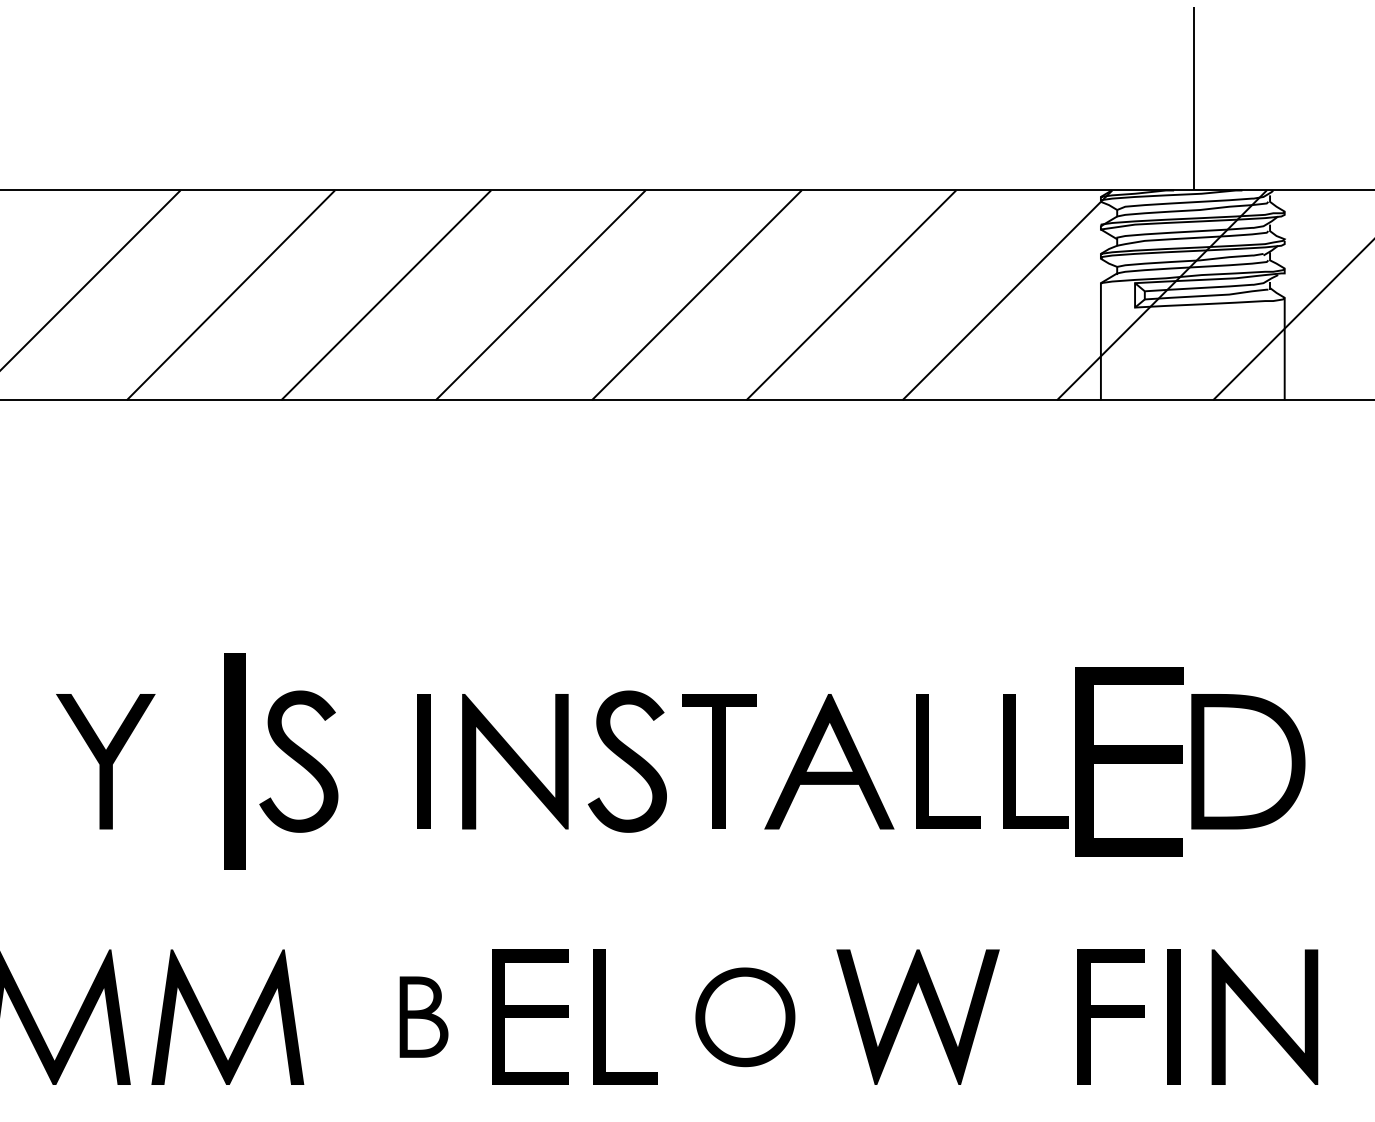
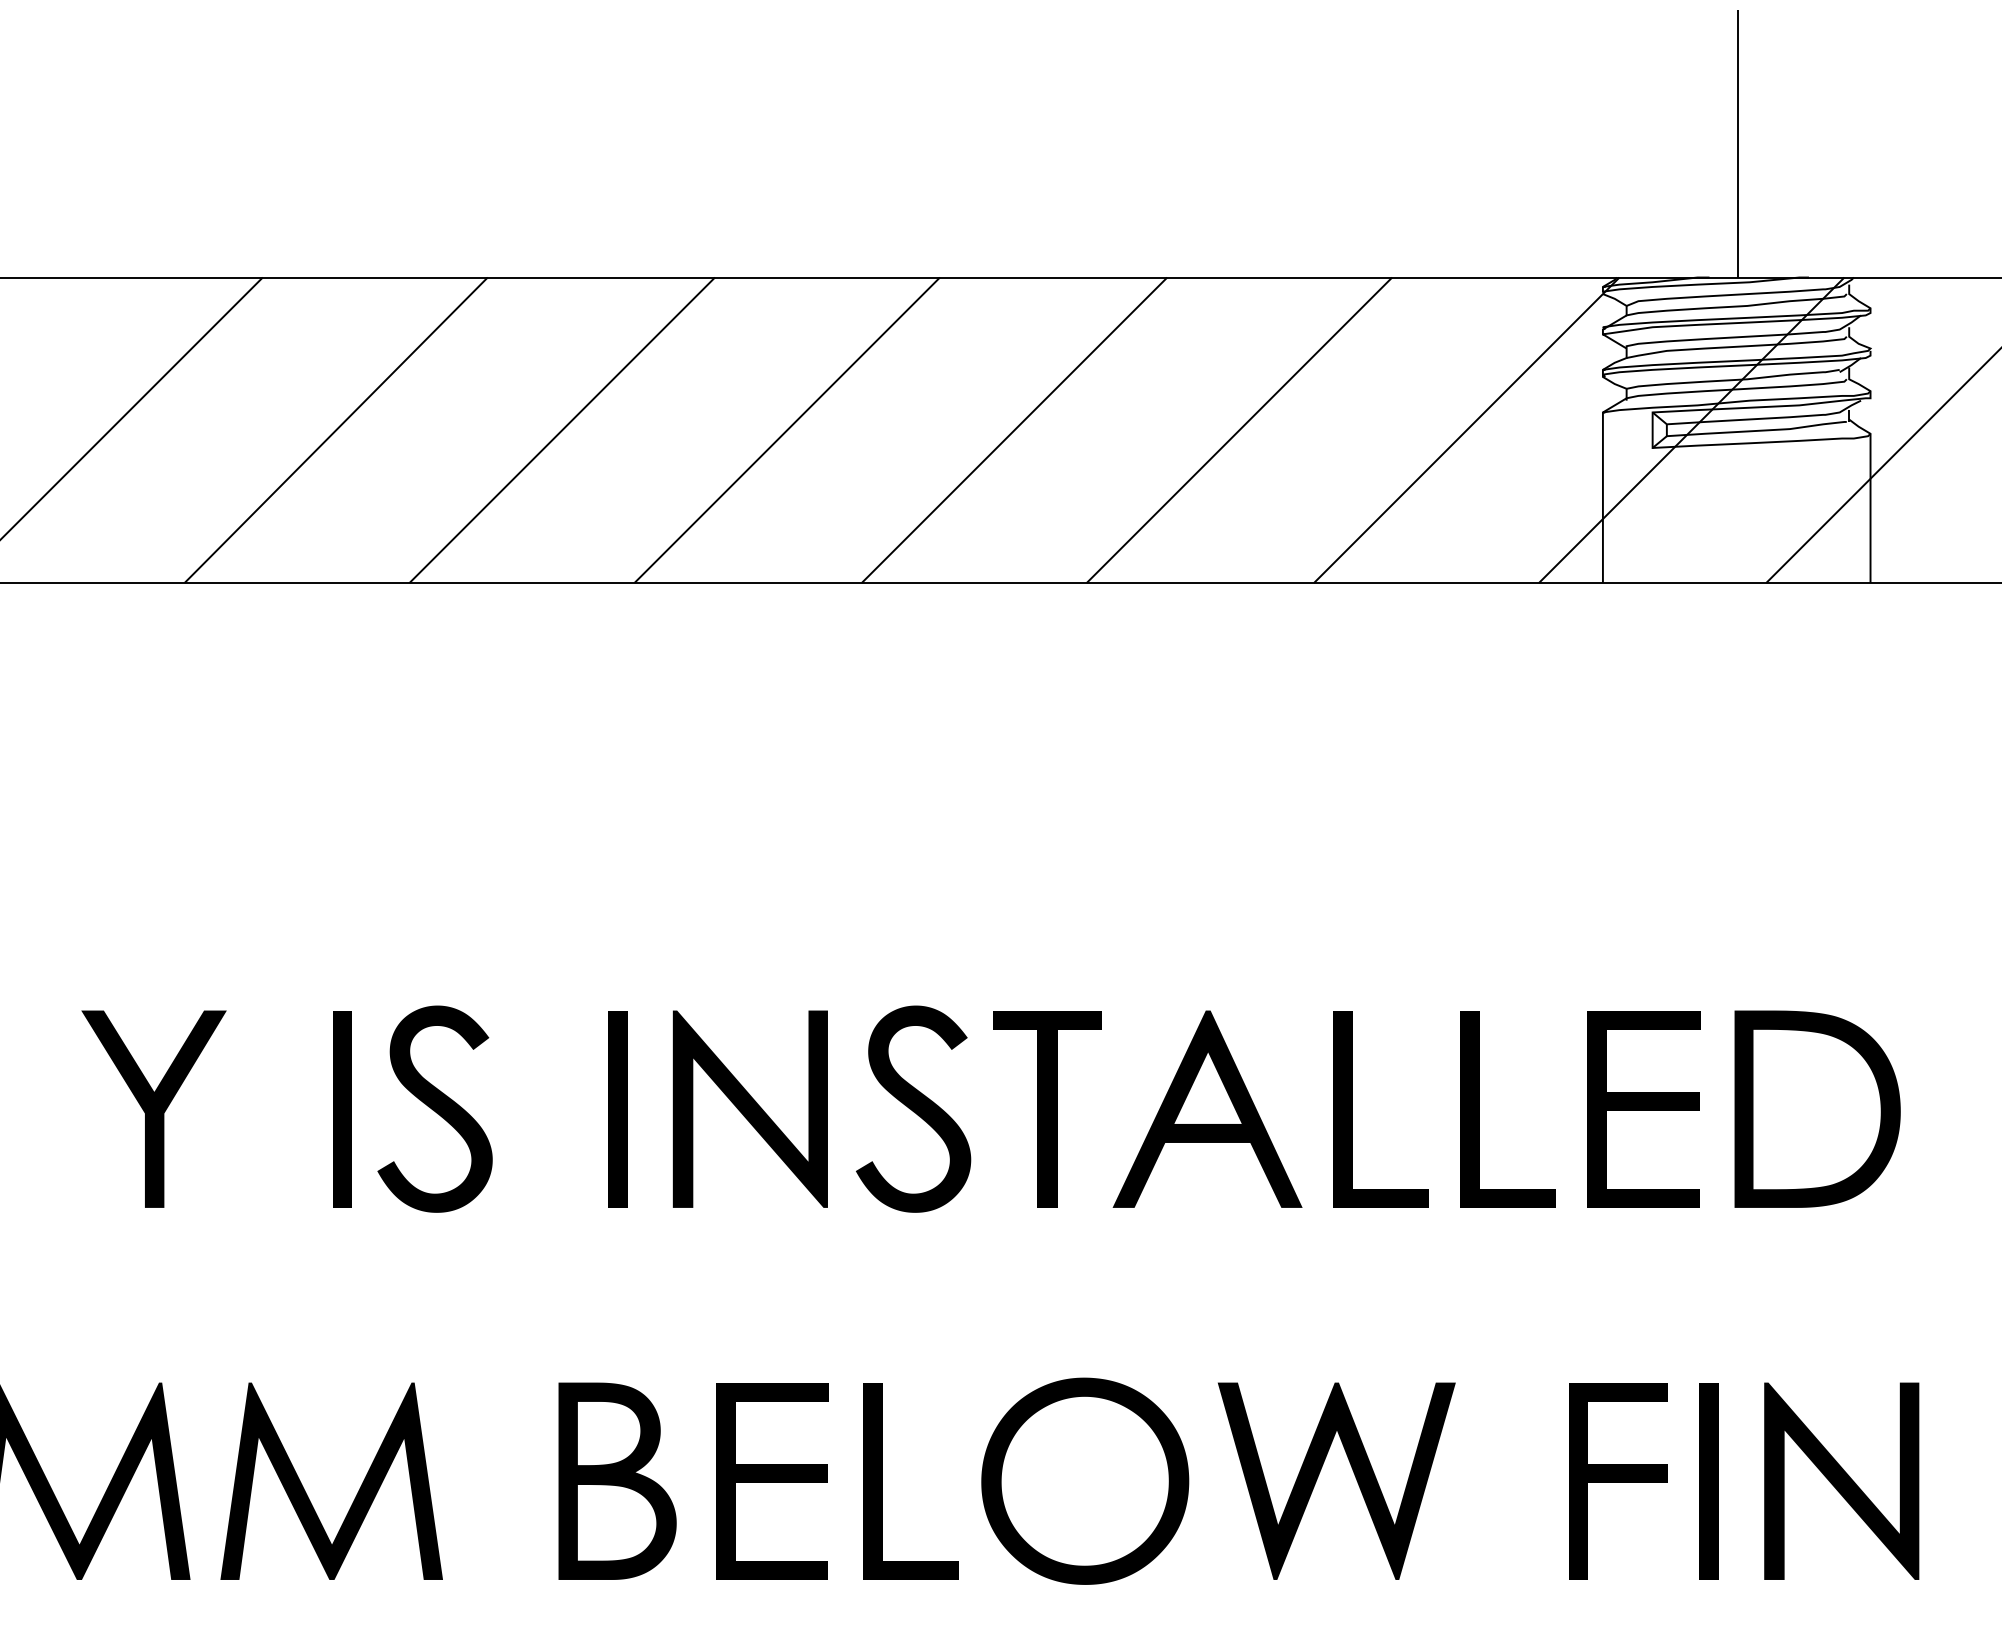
part: (235, 761) -> (342, 1108), size x0.62
part: (1128, 761) -> (1643, 1108), size x0.71
part: (423, 1016) -> (616, 1480), size x1.67
part: (745, 1017) -> (1085, 1481), size x1.43

